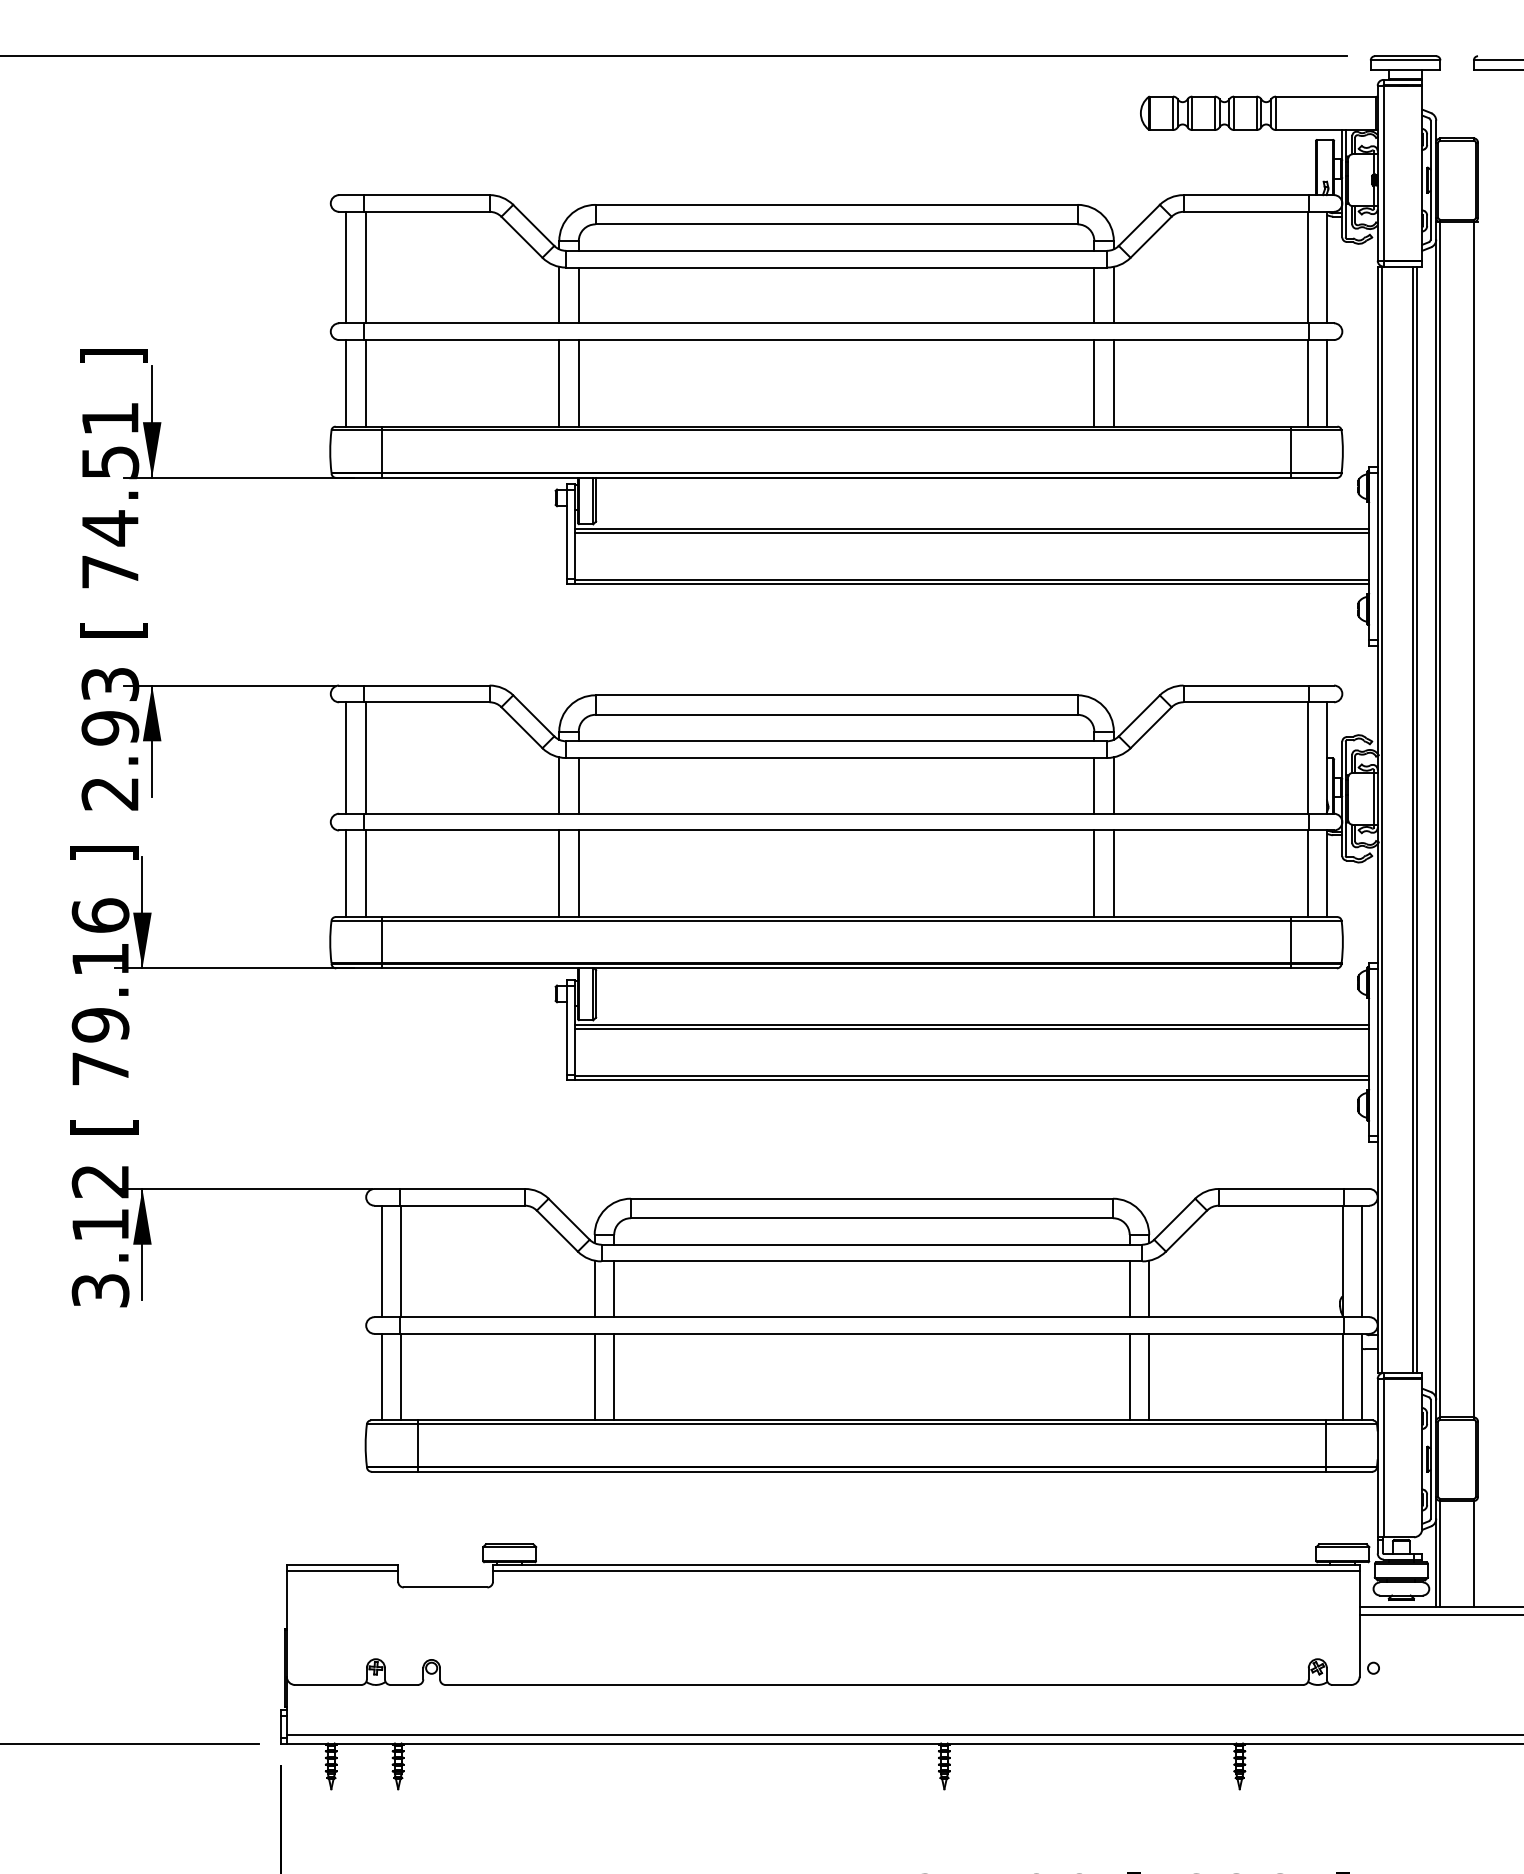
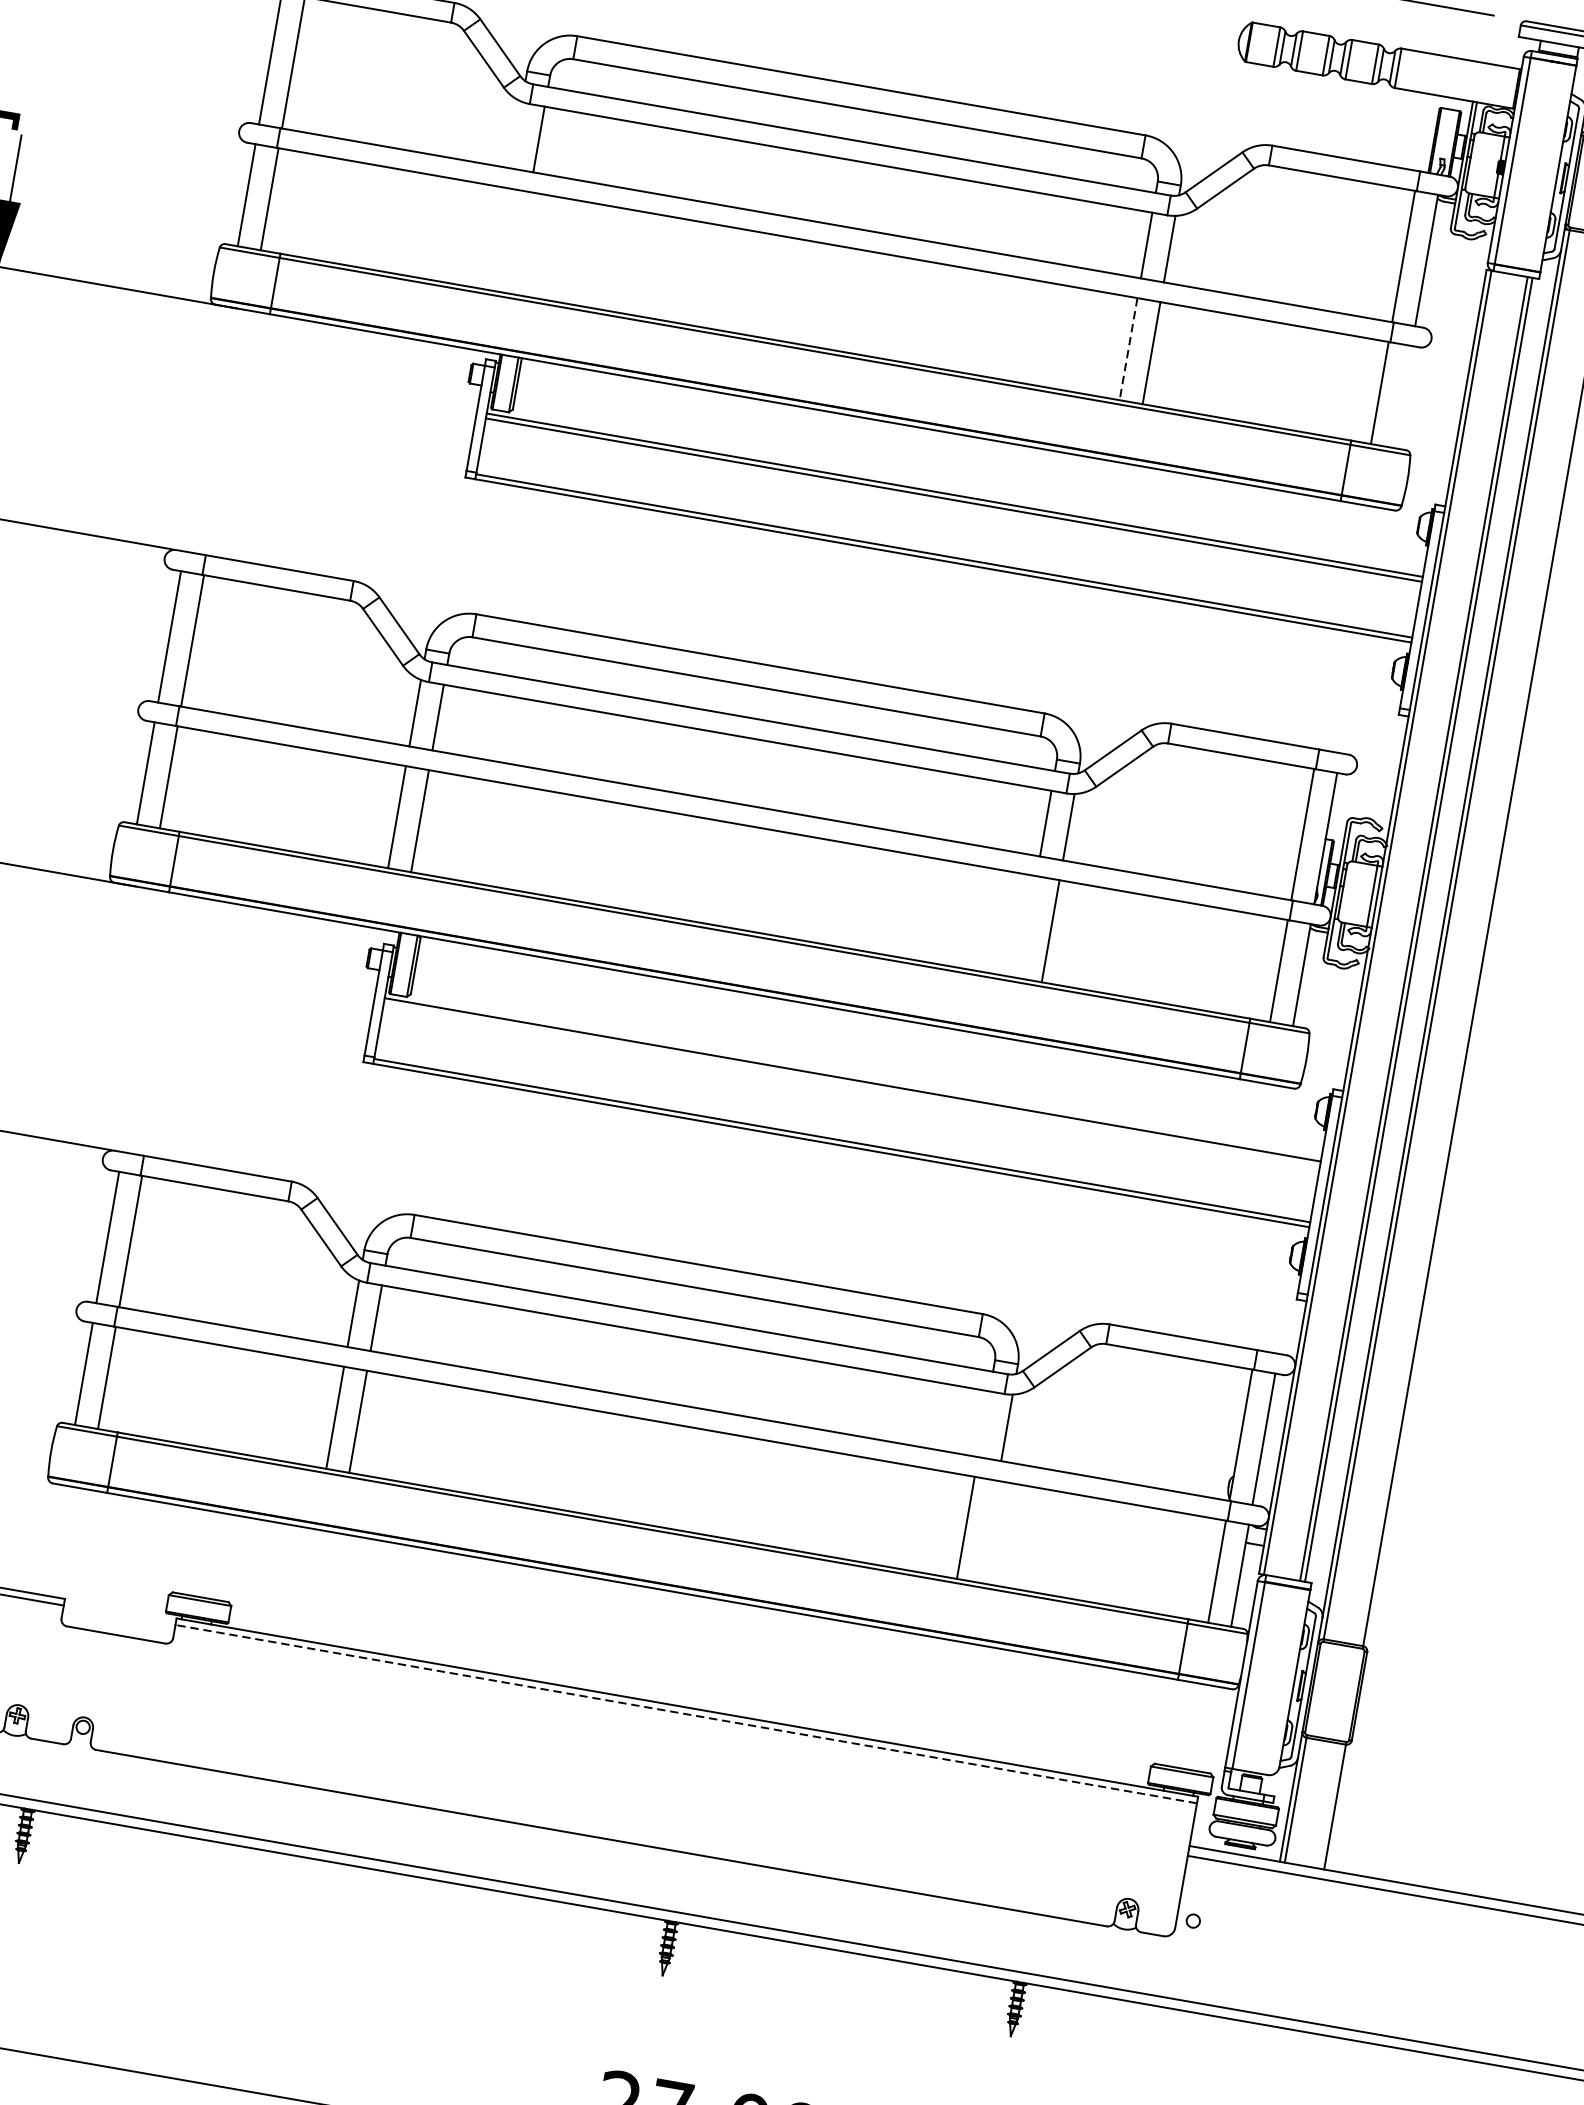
line: (559, 294) -> (516, 134), removed
line: (559, 383) -> (498, 239), removed
line: (578, 383) -> (520, 243), removed
line: (1094, 383) -> (1128, 349), solid -> dashed
line: (1327, 383) -> (1403, 397), removed
line: (1094, 873) -> (1027, 926), removed
line: (972, 1028) -> (852, 1084), removed
line: (1129, 1289) -> (983, 1424), removed
line: (1149, 1376) -> (989, 1531), removed
line: (925, 1570) -> (685, 1713), solid -> dashed

